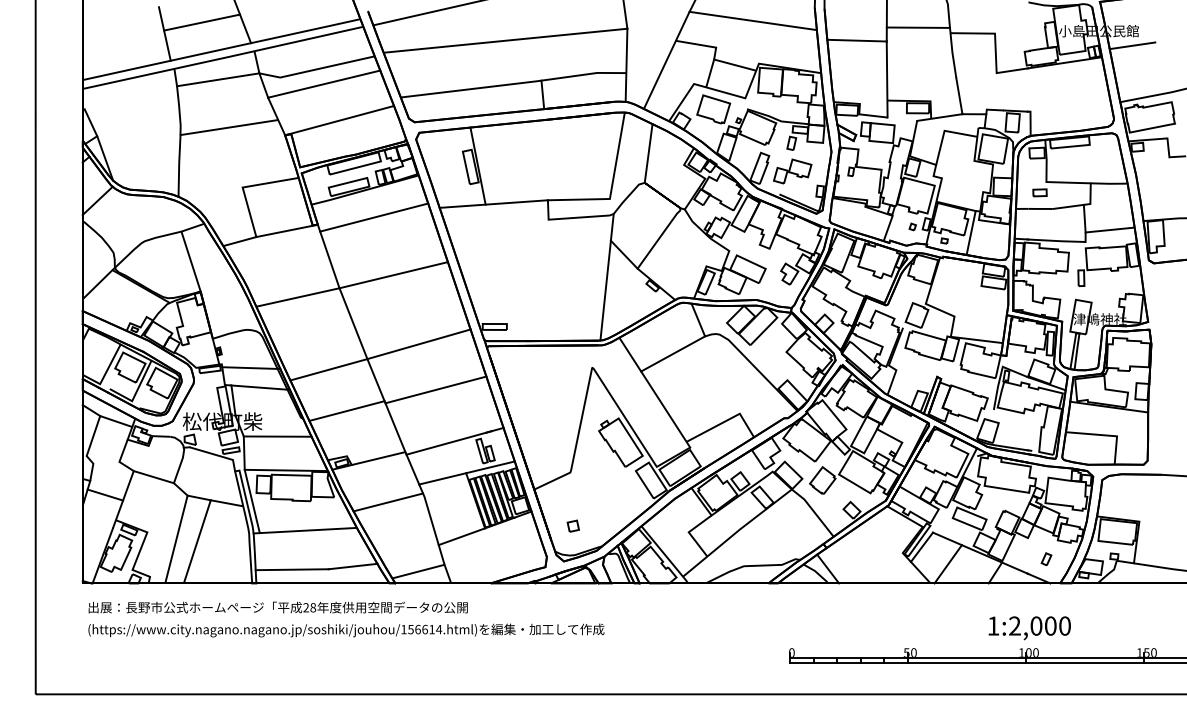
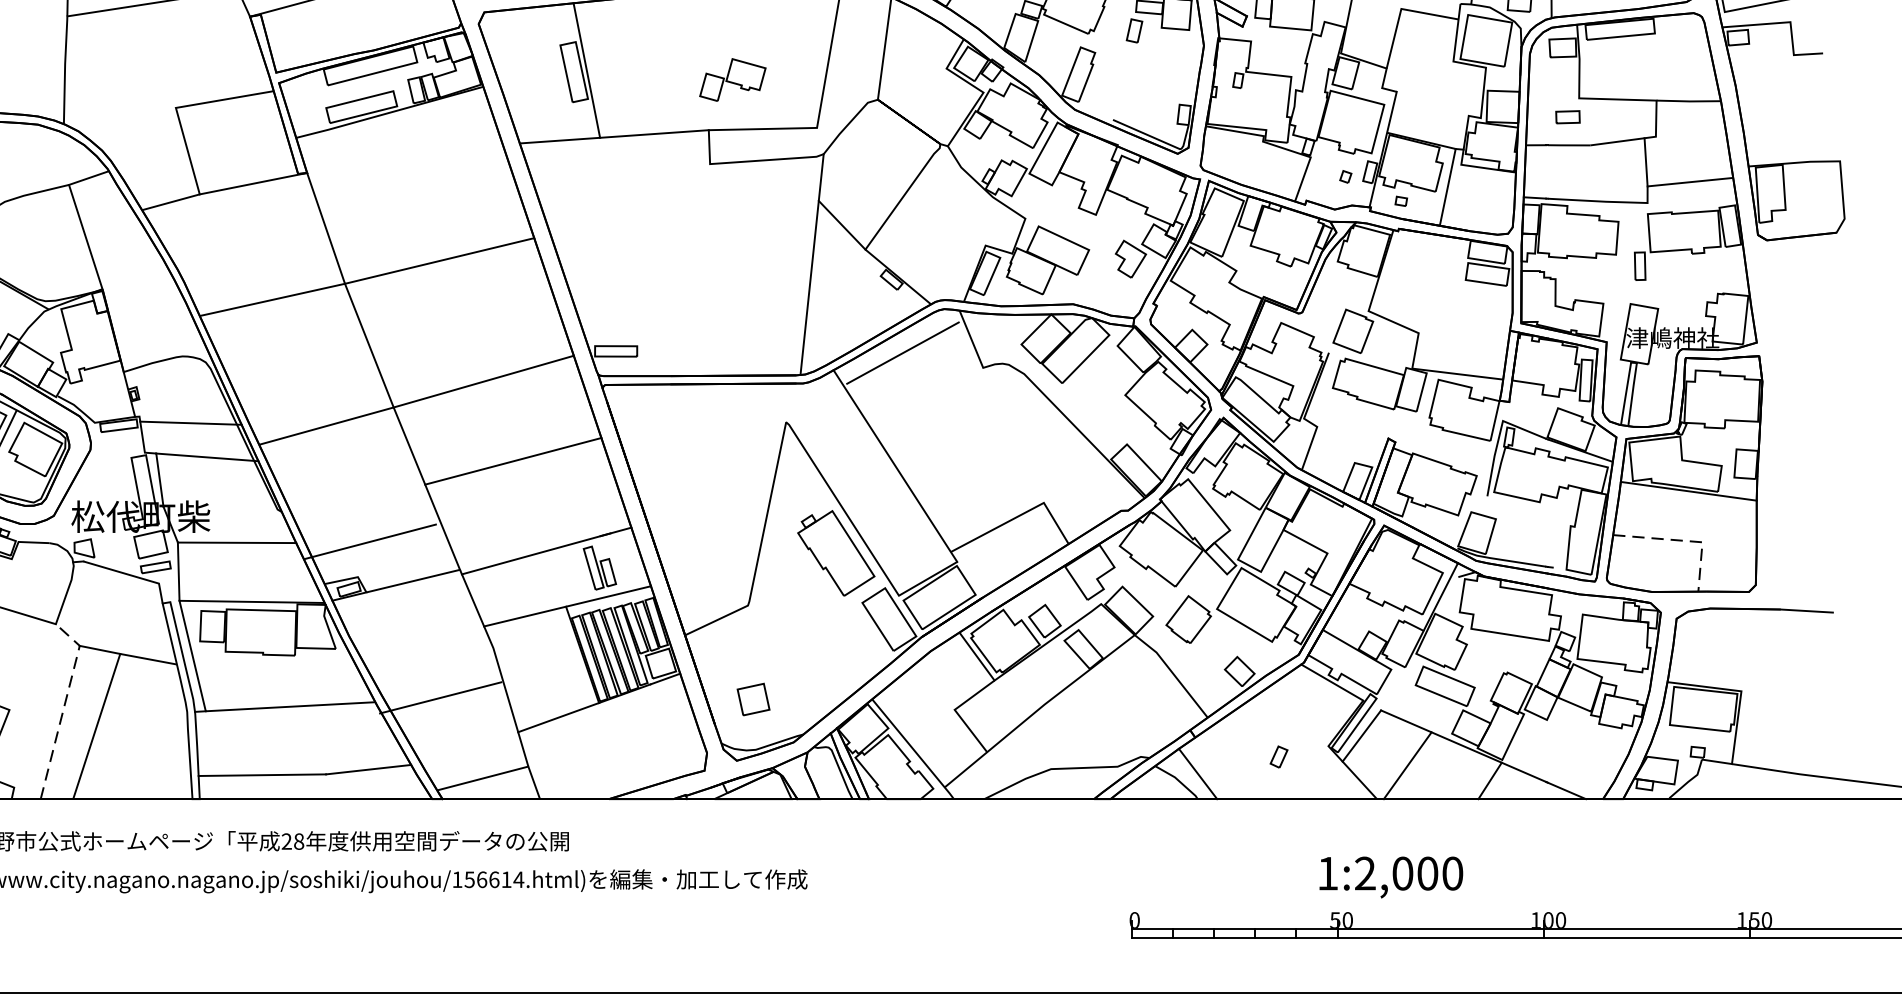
part: (792, 171) -> (732, 79), moved
line: (374, 217) -> (406, 160), removed
line: (673, 353) -> (903, 352), moved
line: (346, 410) -> (369, 540), moved
line: (1106, 435) -> (1684, 540), solid -> dashed
line: (388, 502) -> (440, 697), moved
part: (572, 525) -> (751, 697), size x1.6
line: (179, 529) -> (65, 704), solid -> dashed
part: (1046, 559) -> (1279, 757), moved
text: (1029, 628) -> (1390, 877), moved

